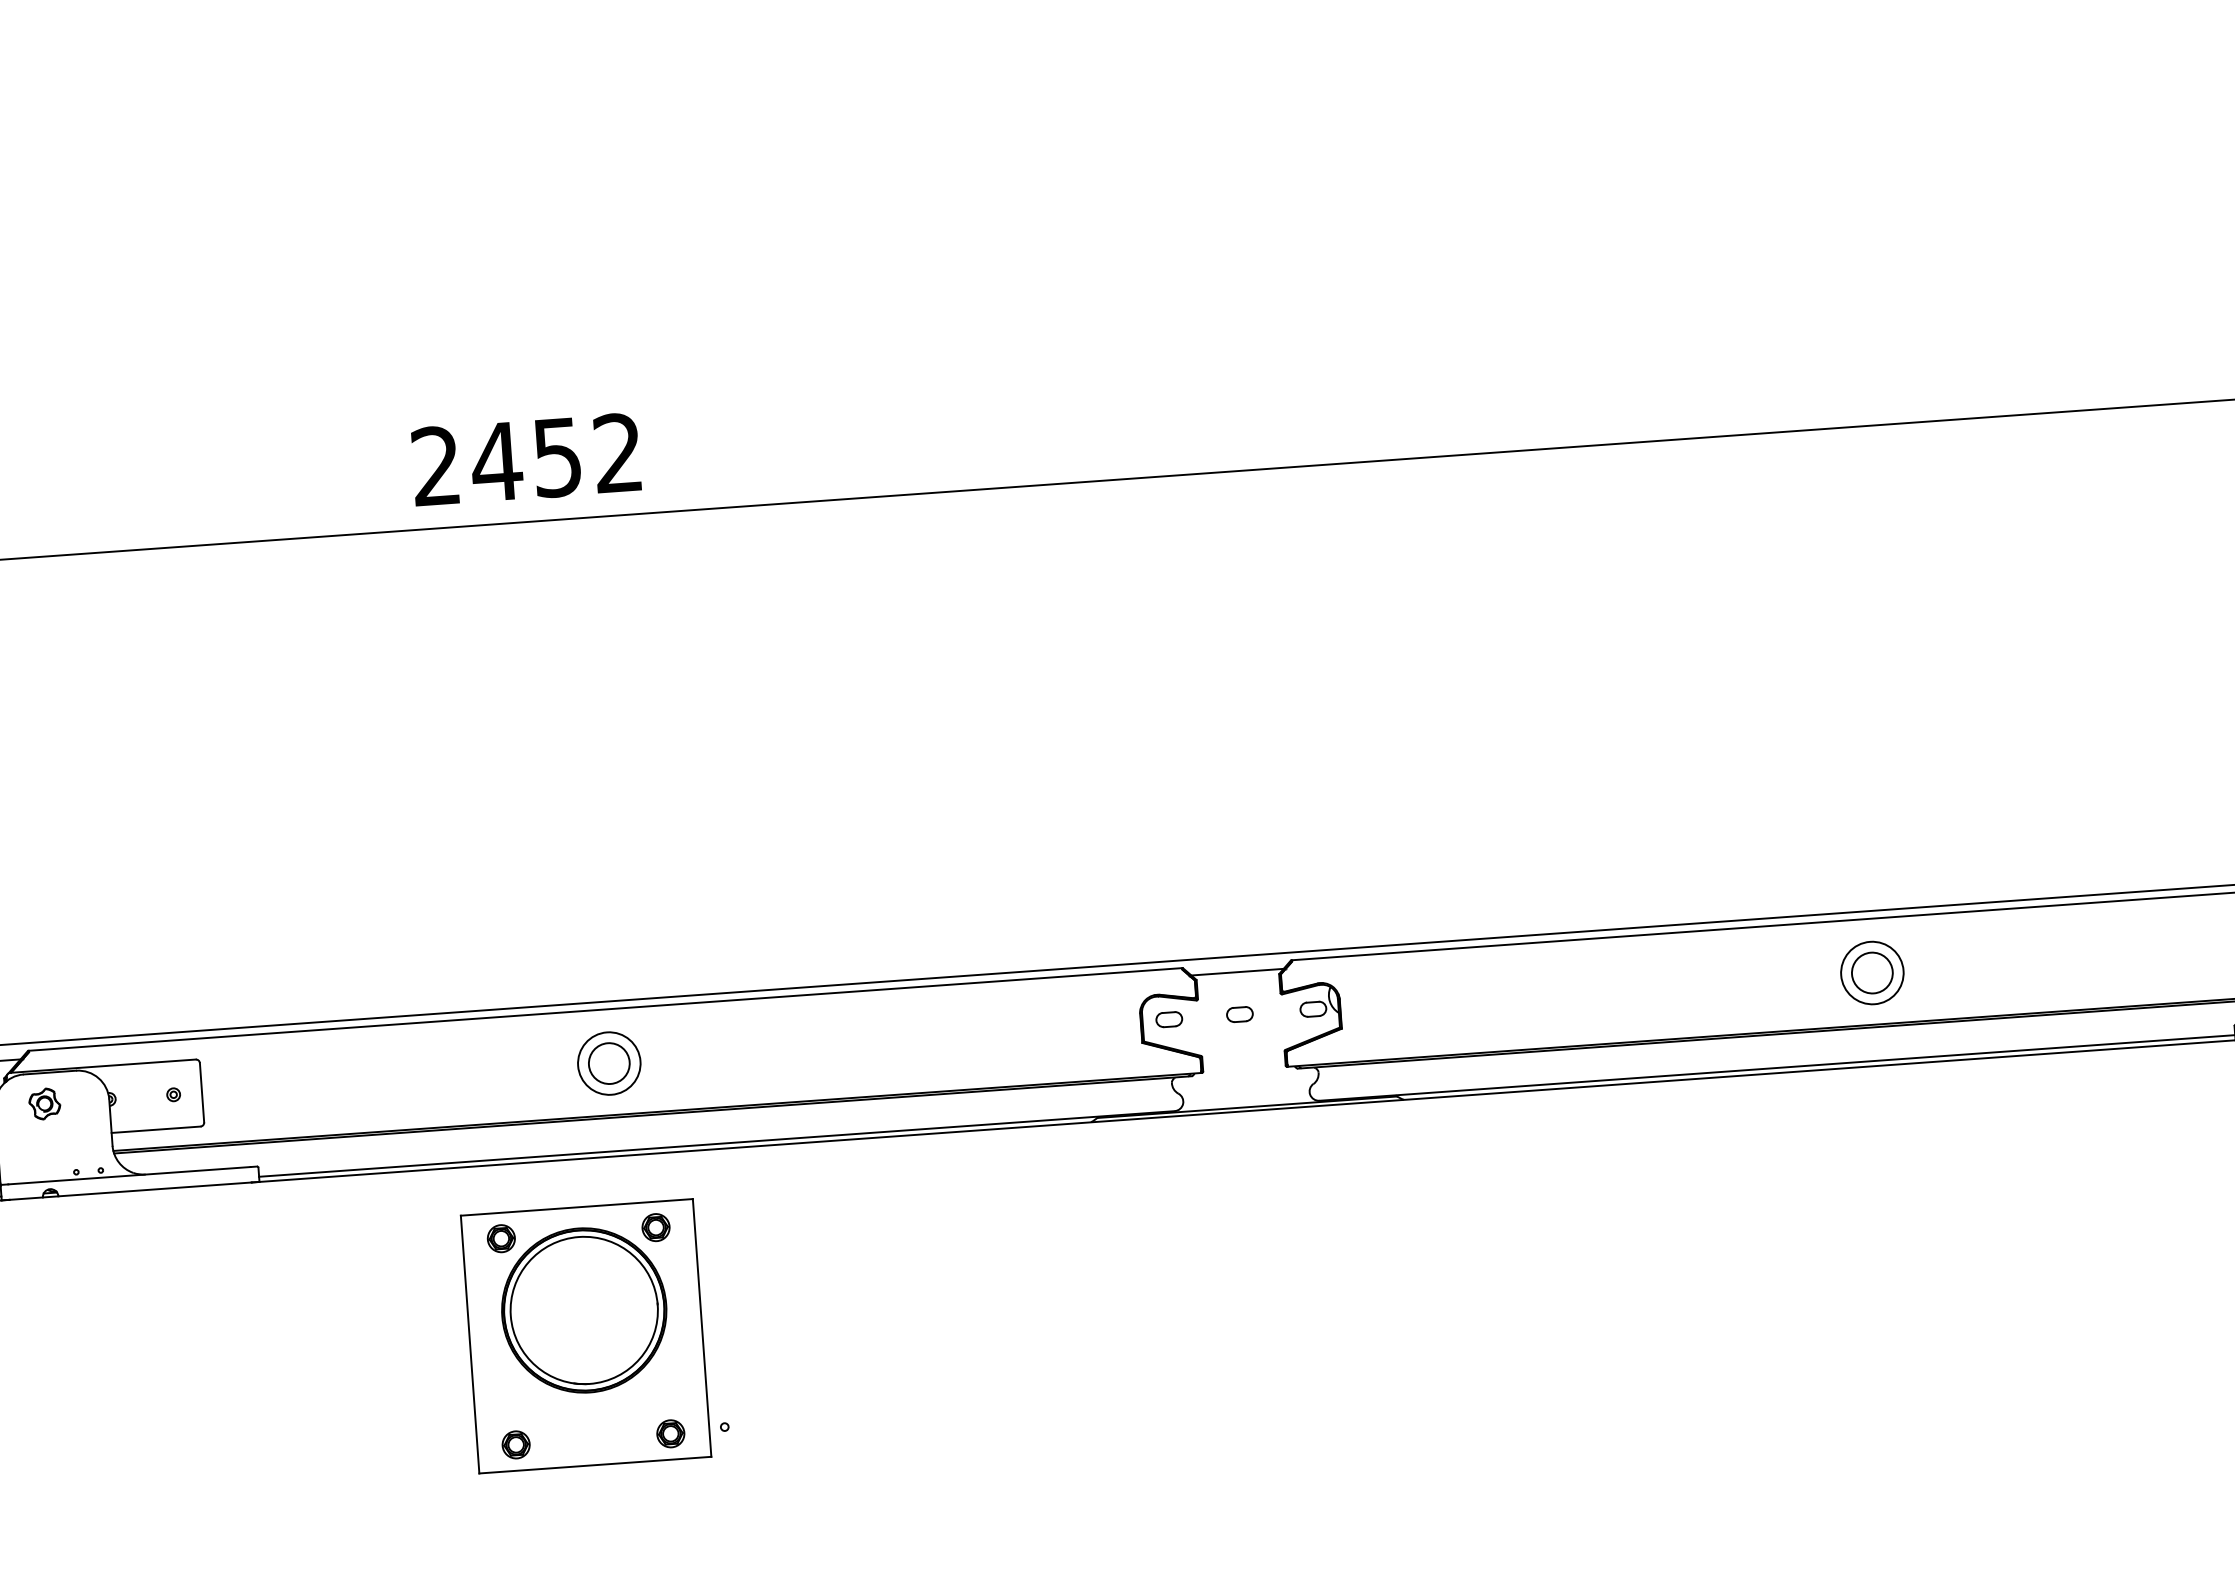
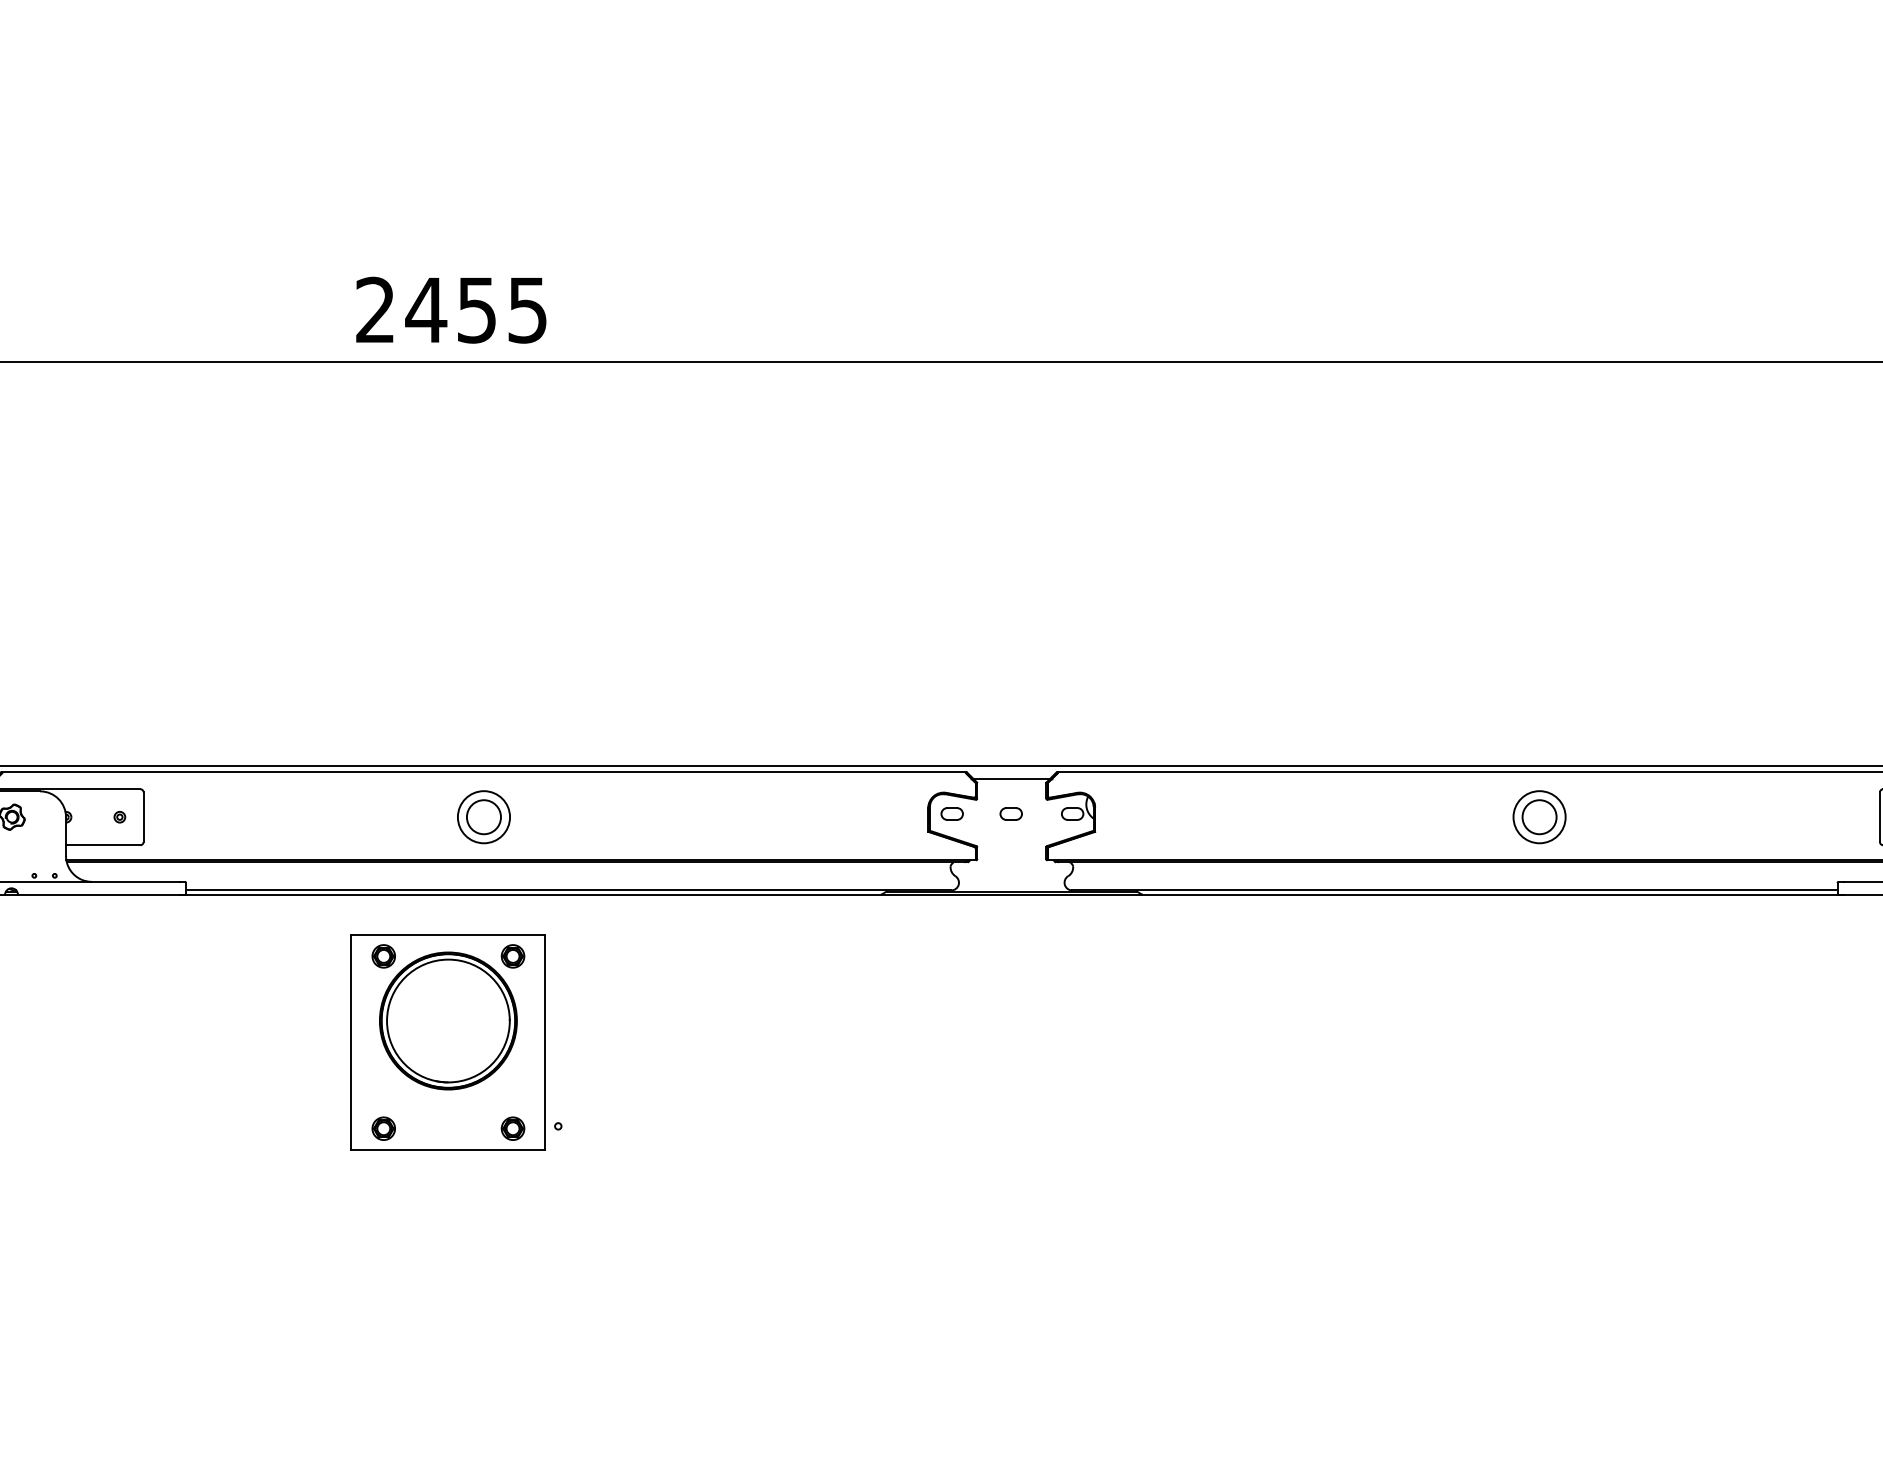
text: (617, 452) -> (527, 309), 2452 -> 2455

